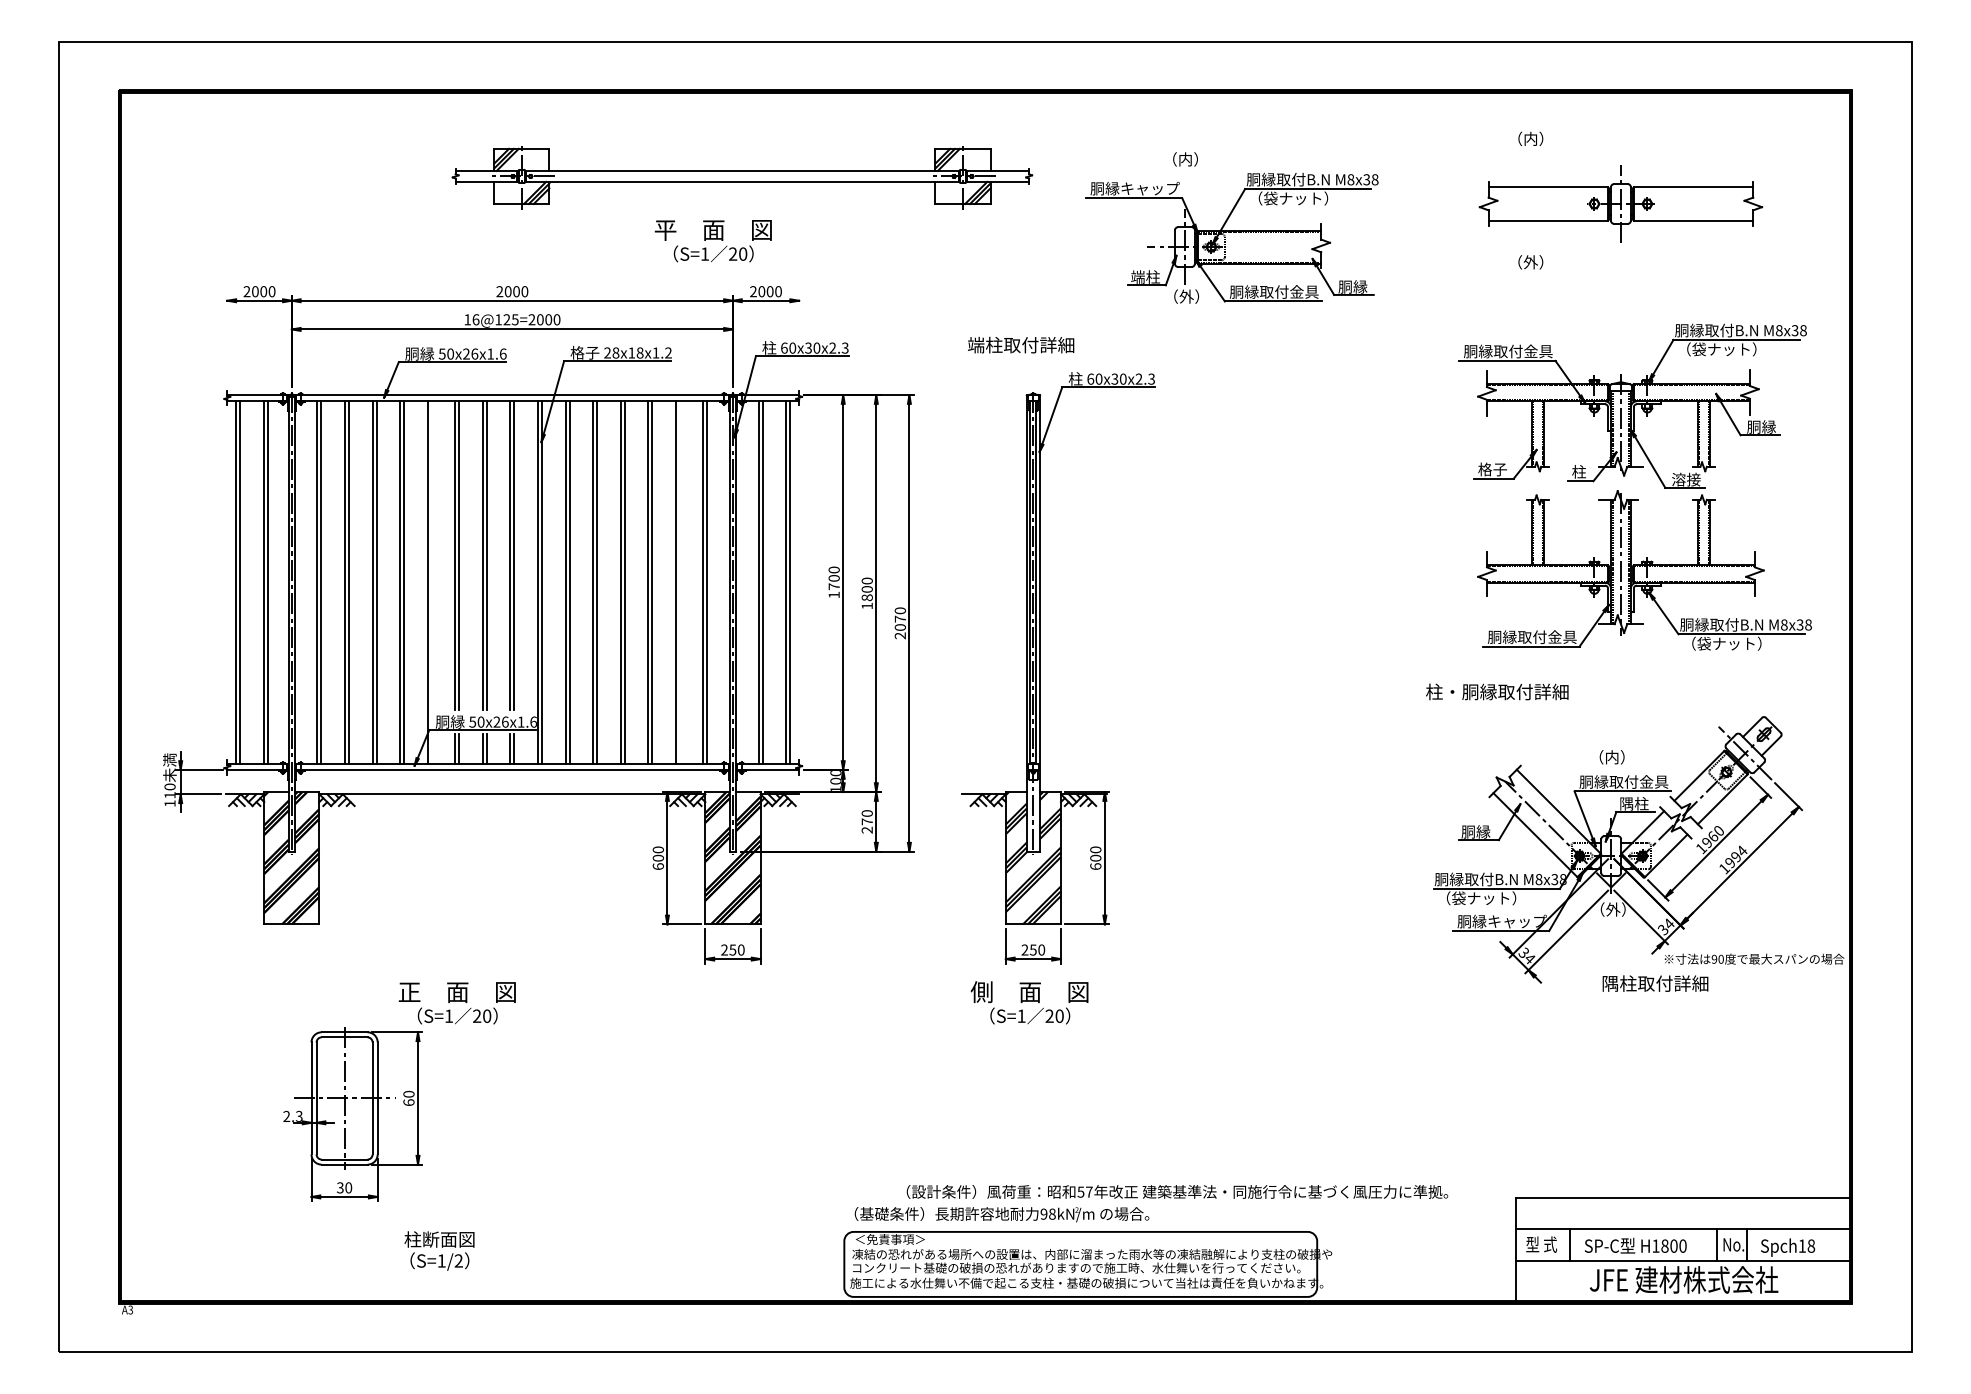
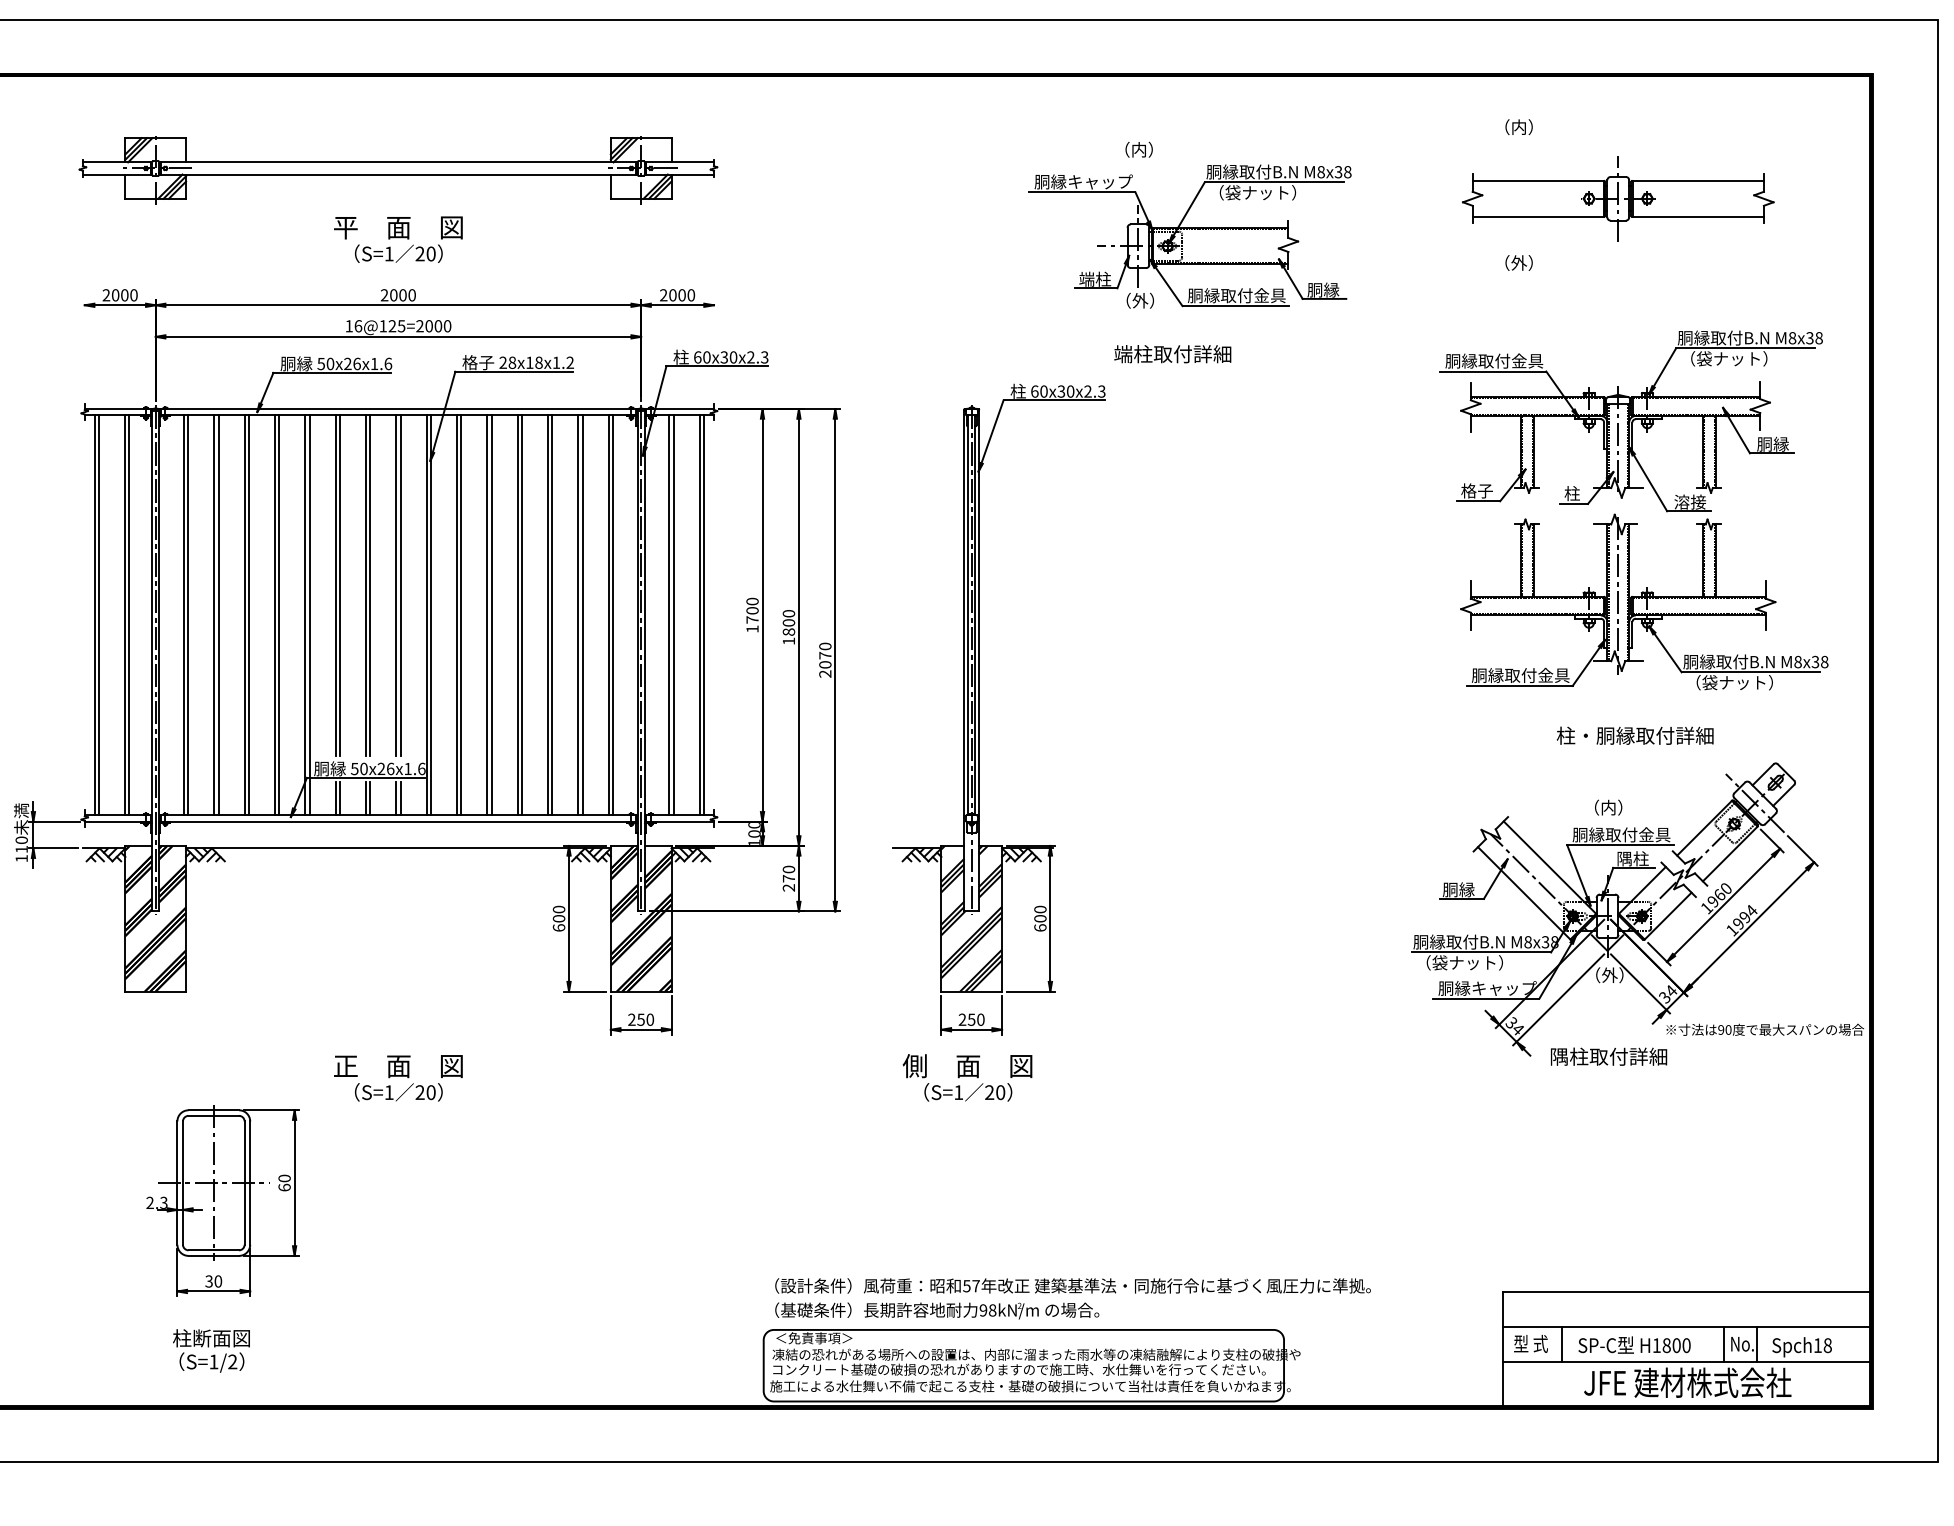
part: (742, 177) -> (398, 169), moved
text: (712, 241) -> (397, 240), moved
text: (1021, 344) -> (1173, 353), moved
line: (431, 582) -> (309, 615), added
line: (679, 582) -> (582, 615), added
text: (1497, 691) -> (1635, 735), moved
text: (1655, 983) -> (1608, 1056), moved
text: (456, 1003) -> (397, 1078), moved
text: (1177, 1191) -> (1073, 1285), moved
text: (439, 1250) -> (211, 1350), moved

